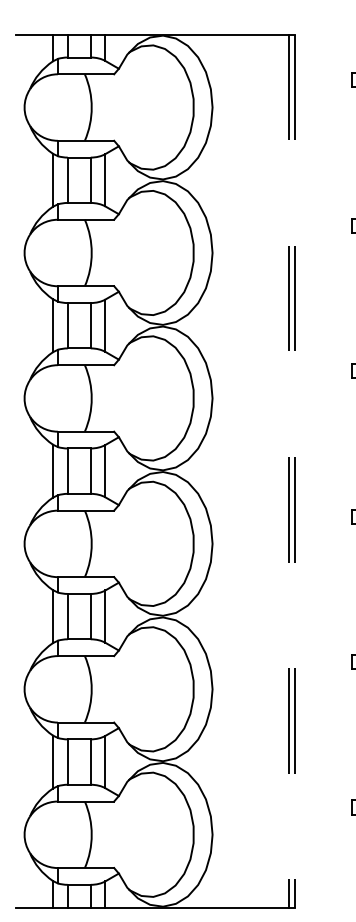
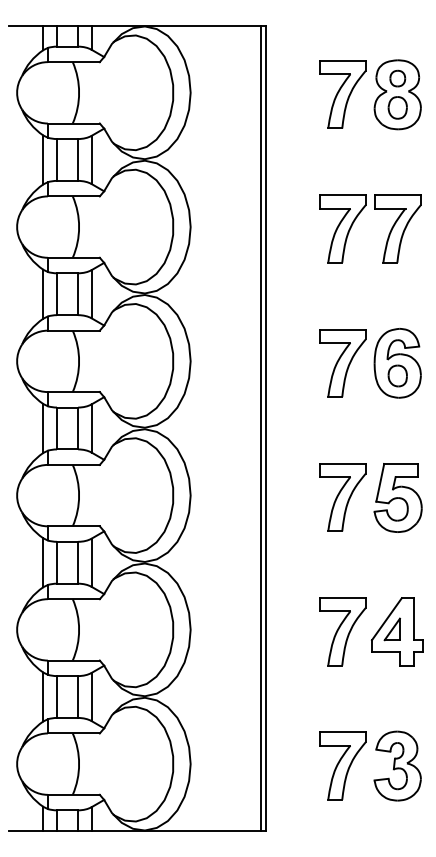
line: (288, 471) -> (260, 428), dashed -> solid
line: (294, 471) -> (266, 428), dashed -> solid

